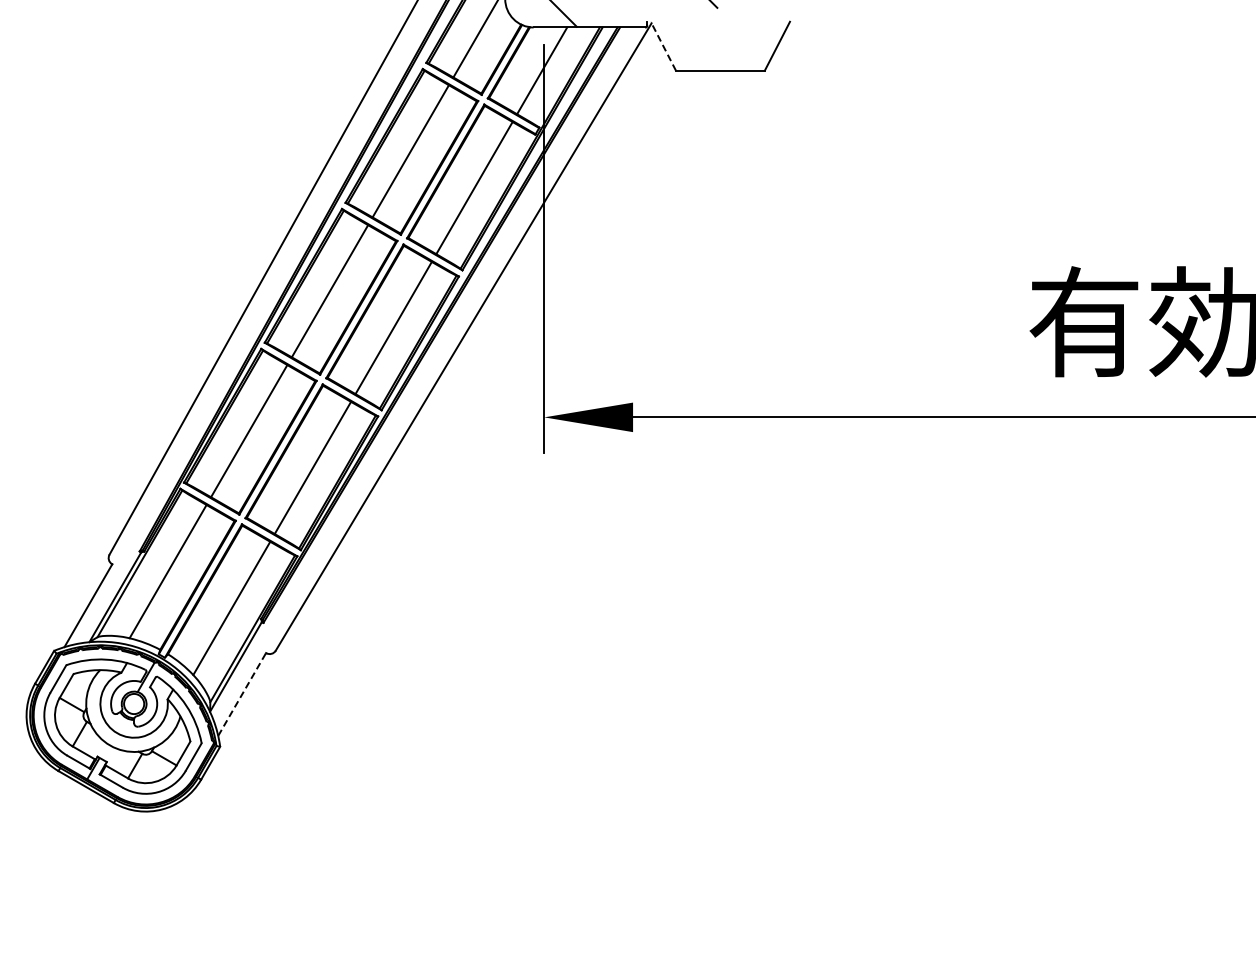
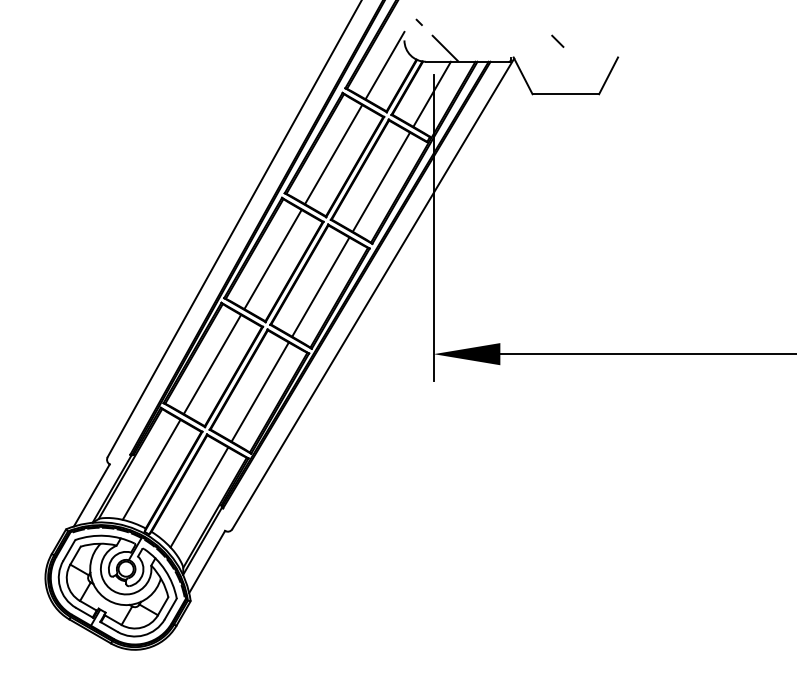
line: (663, 46) -> (523, 76), dashed -> solid
line: (242, 694) -> (207, 562), dashed -> solid

